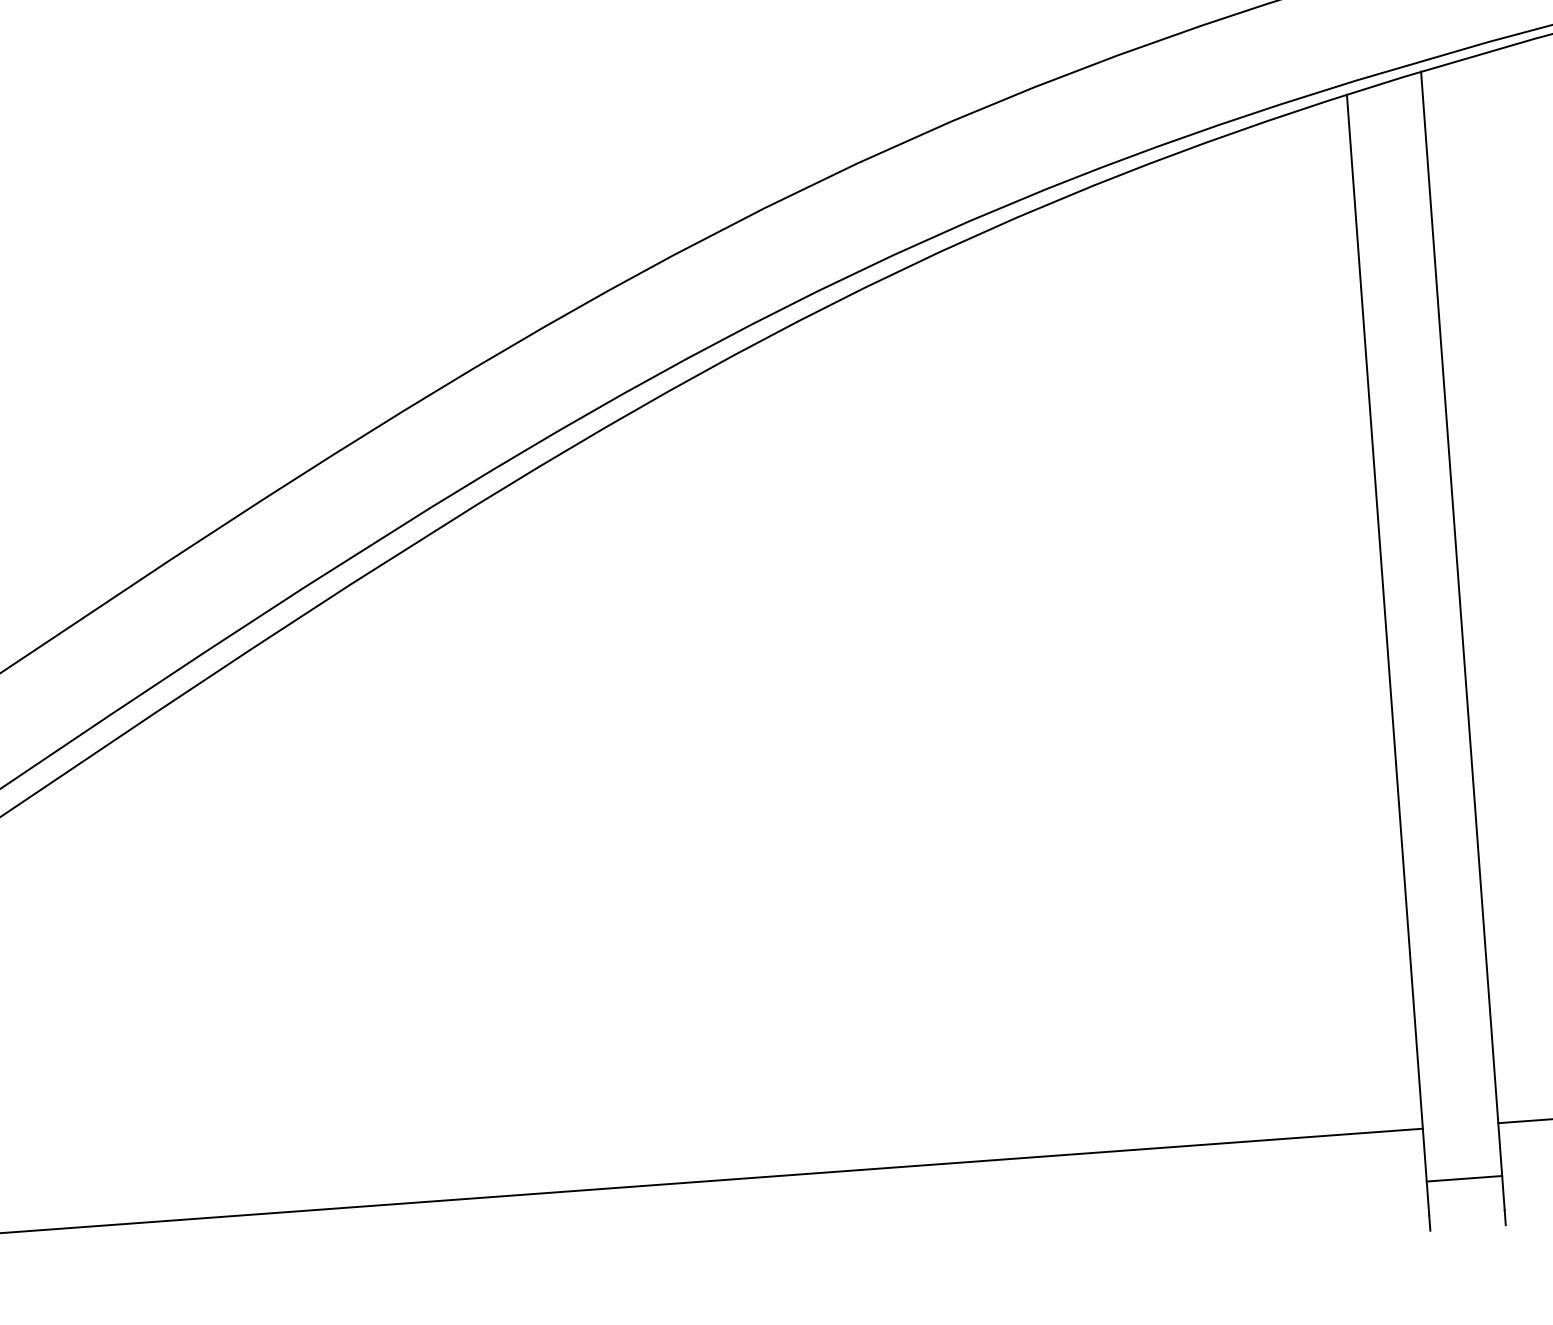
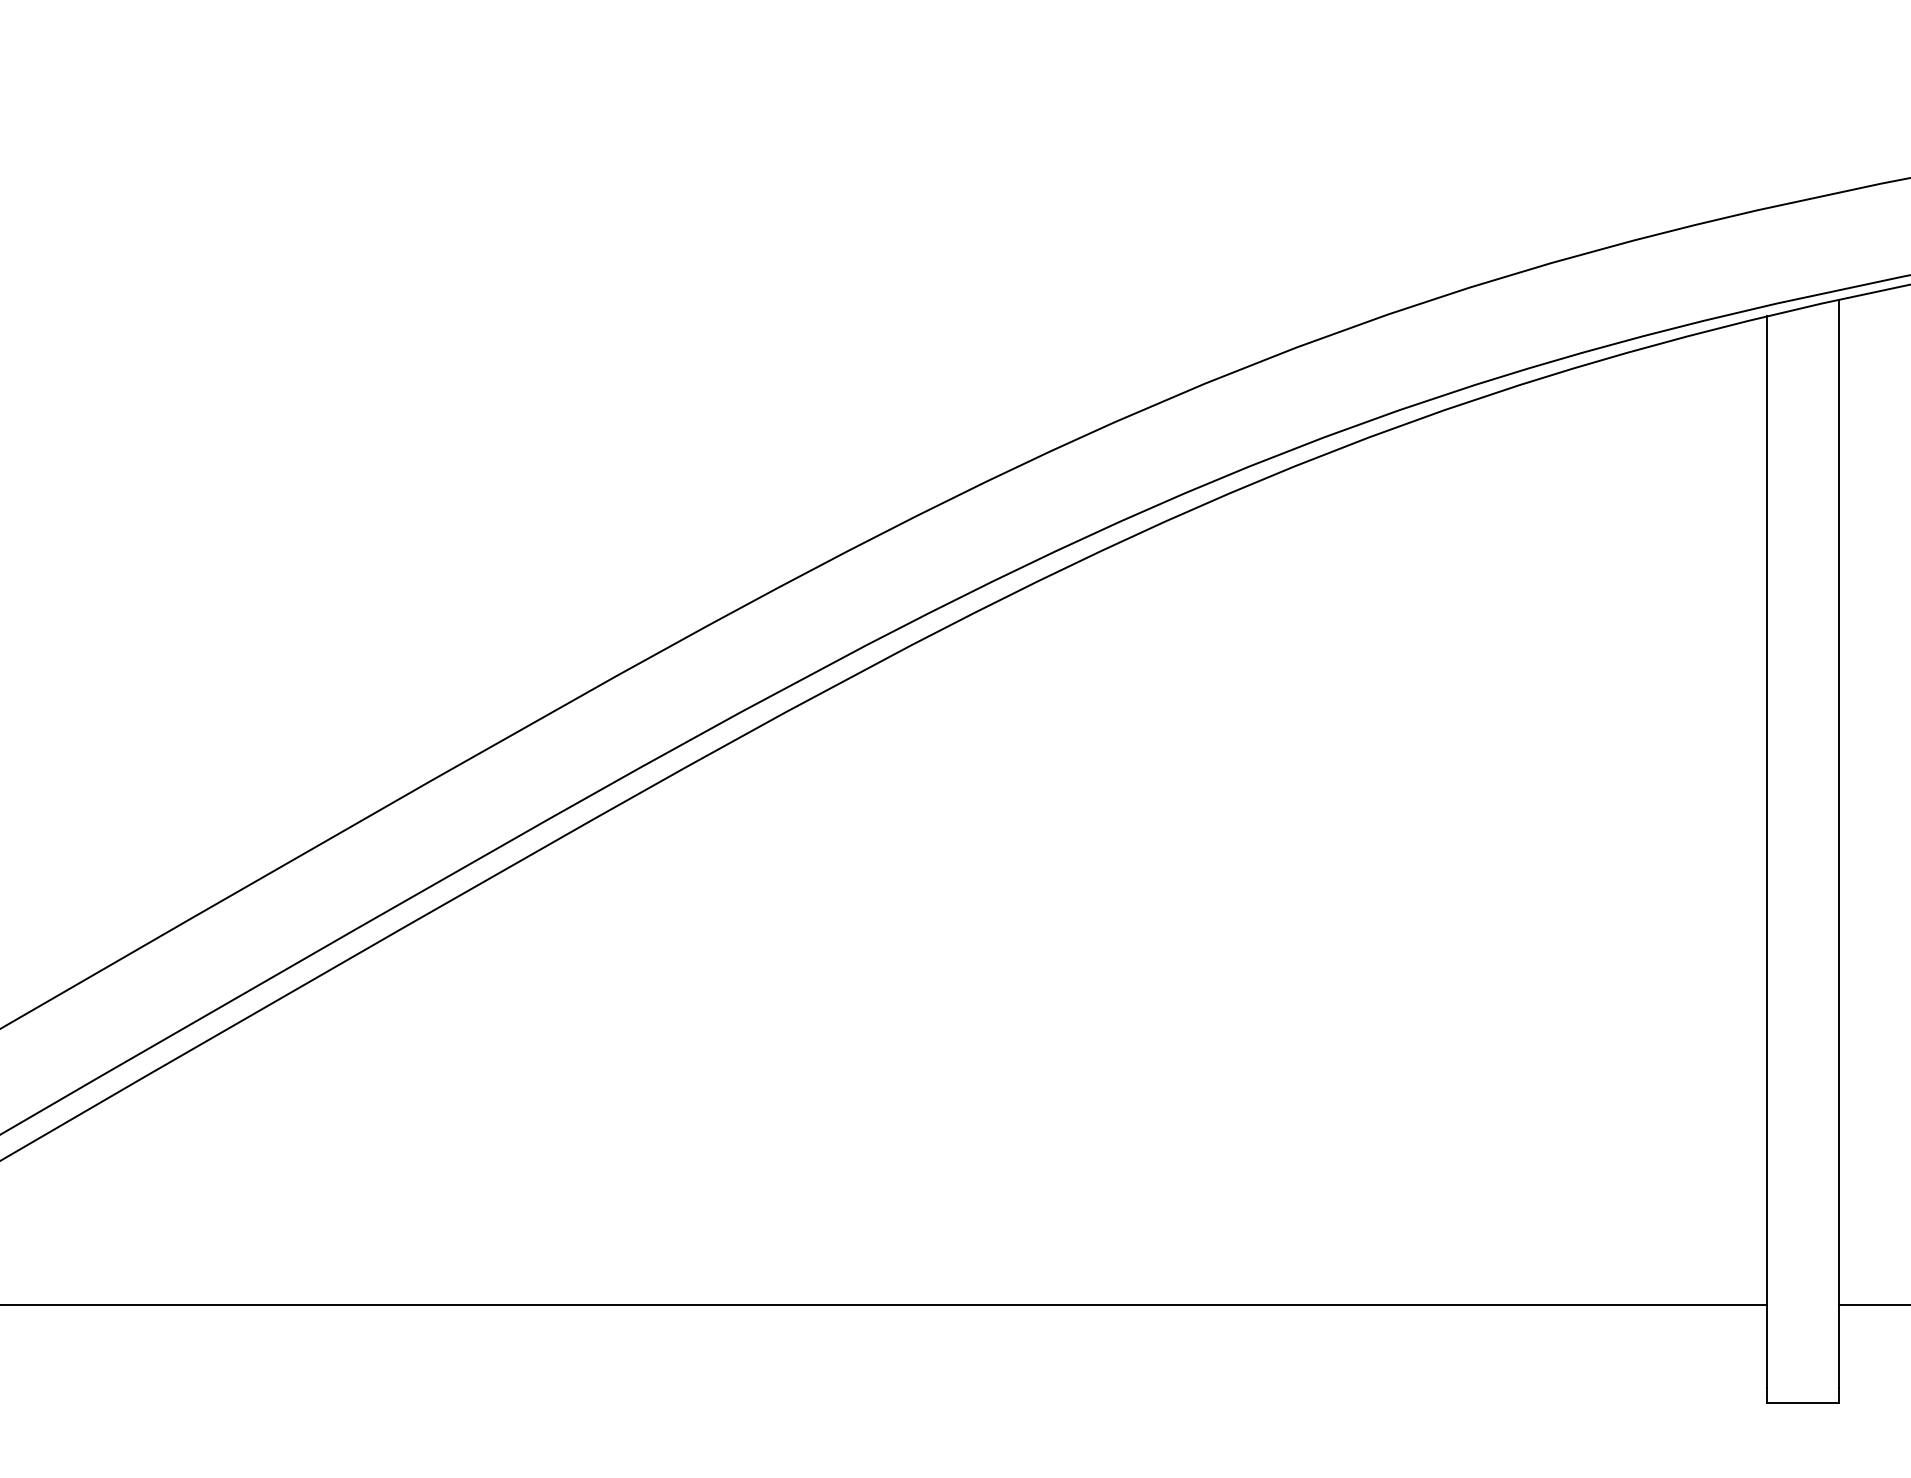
line: (1464, 1178) -> (1802, 1402), moved

